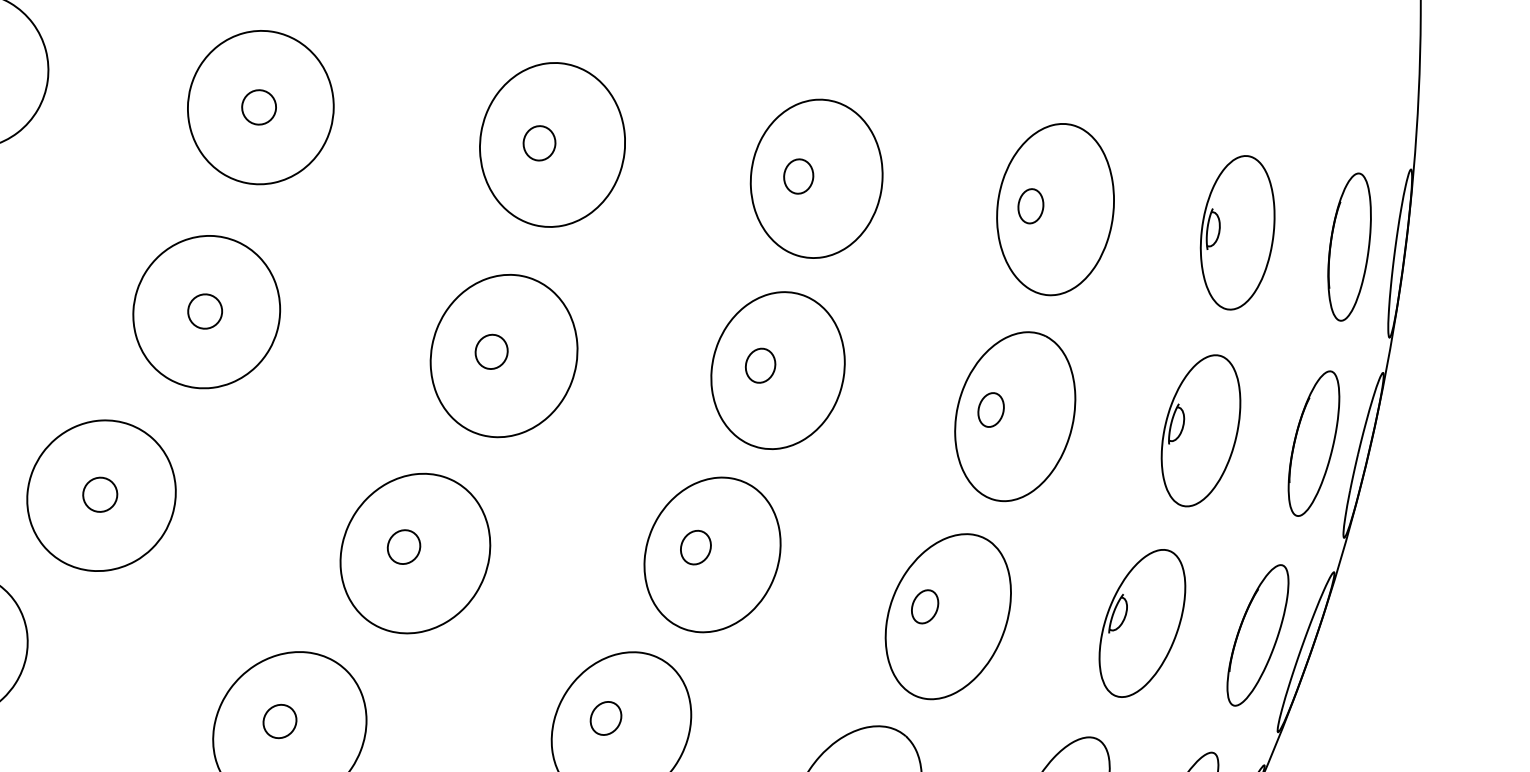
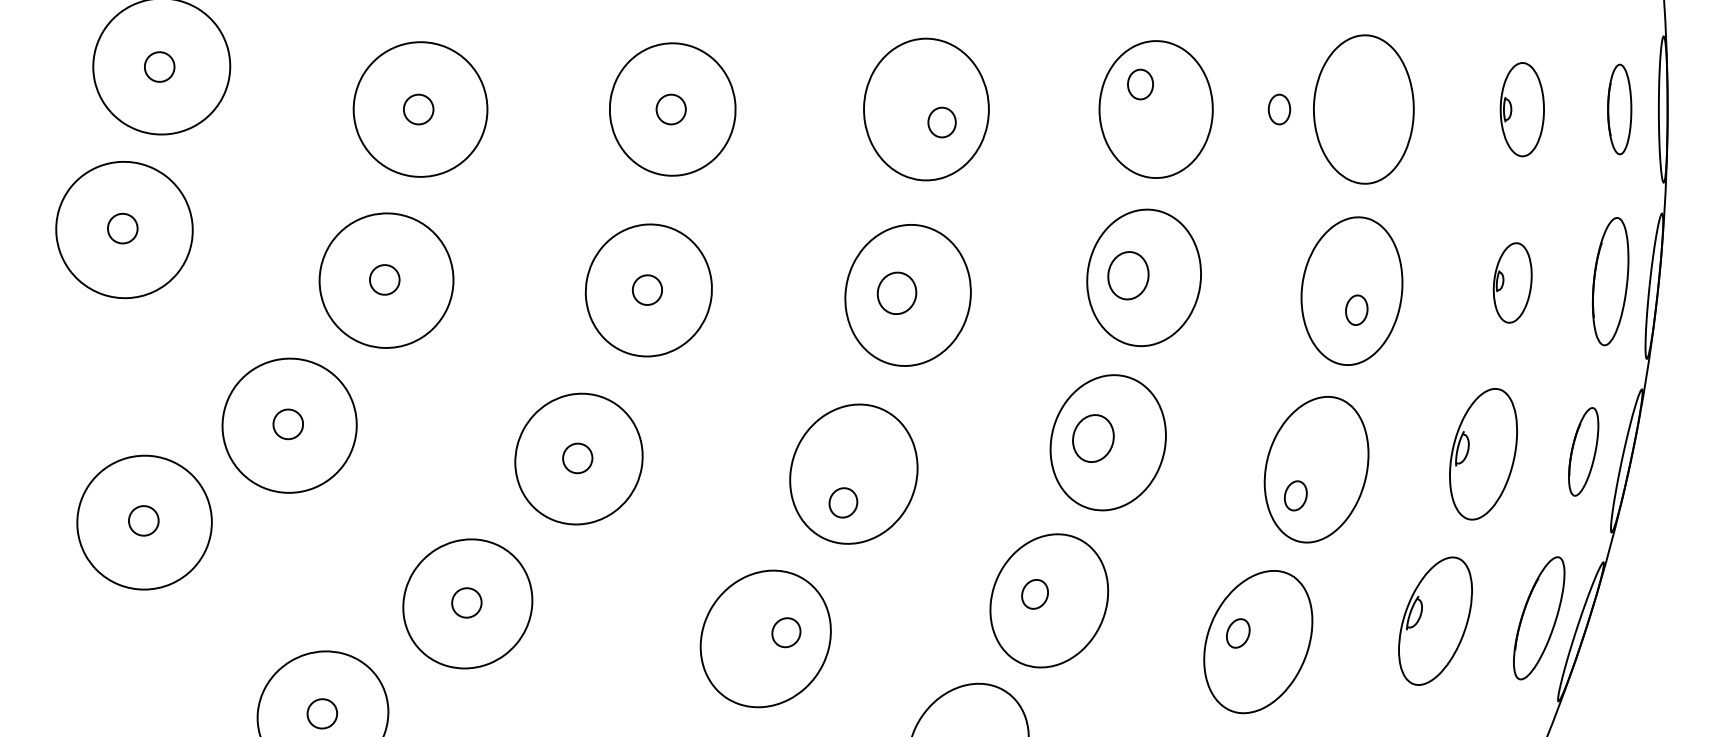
part: (538, 143) -> (941, 122), moved
part: (798, 176) -> (1140, 84), moved
part: (1030, 206) -> (1279, 109), moved
part: (1237, 232) -> (1522, 109), size x0.7
part: (1349, 247) -> (1619, 109), size x0.7
part: (491, 350) -> (896, 292), size x1.4
part: (760, 365) -> (1128, 275), size x1.6
part: (990, 409) -> (1356, 309), moved
part: (1200, 430) -> (1512, 282), size x0.6
part: (404, 546) -> (843, 502), moved
part: (695, 546) -> (1092, 437), size x1.6
part: (924, 606) -> (1295, 495), moved
part: (1257, 634) -> (1583, 451), size x0.7
part: (280, 721) -> (786, 632), moved

